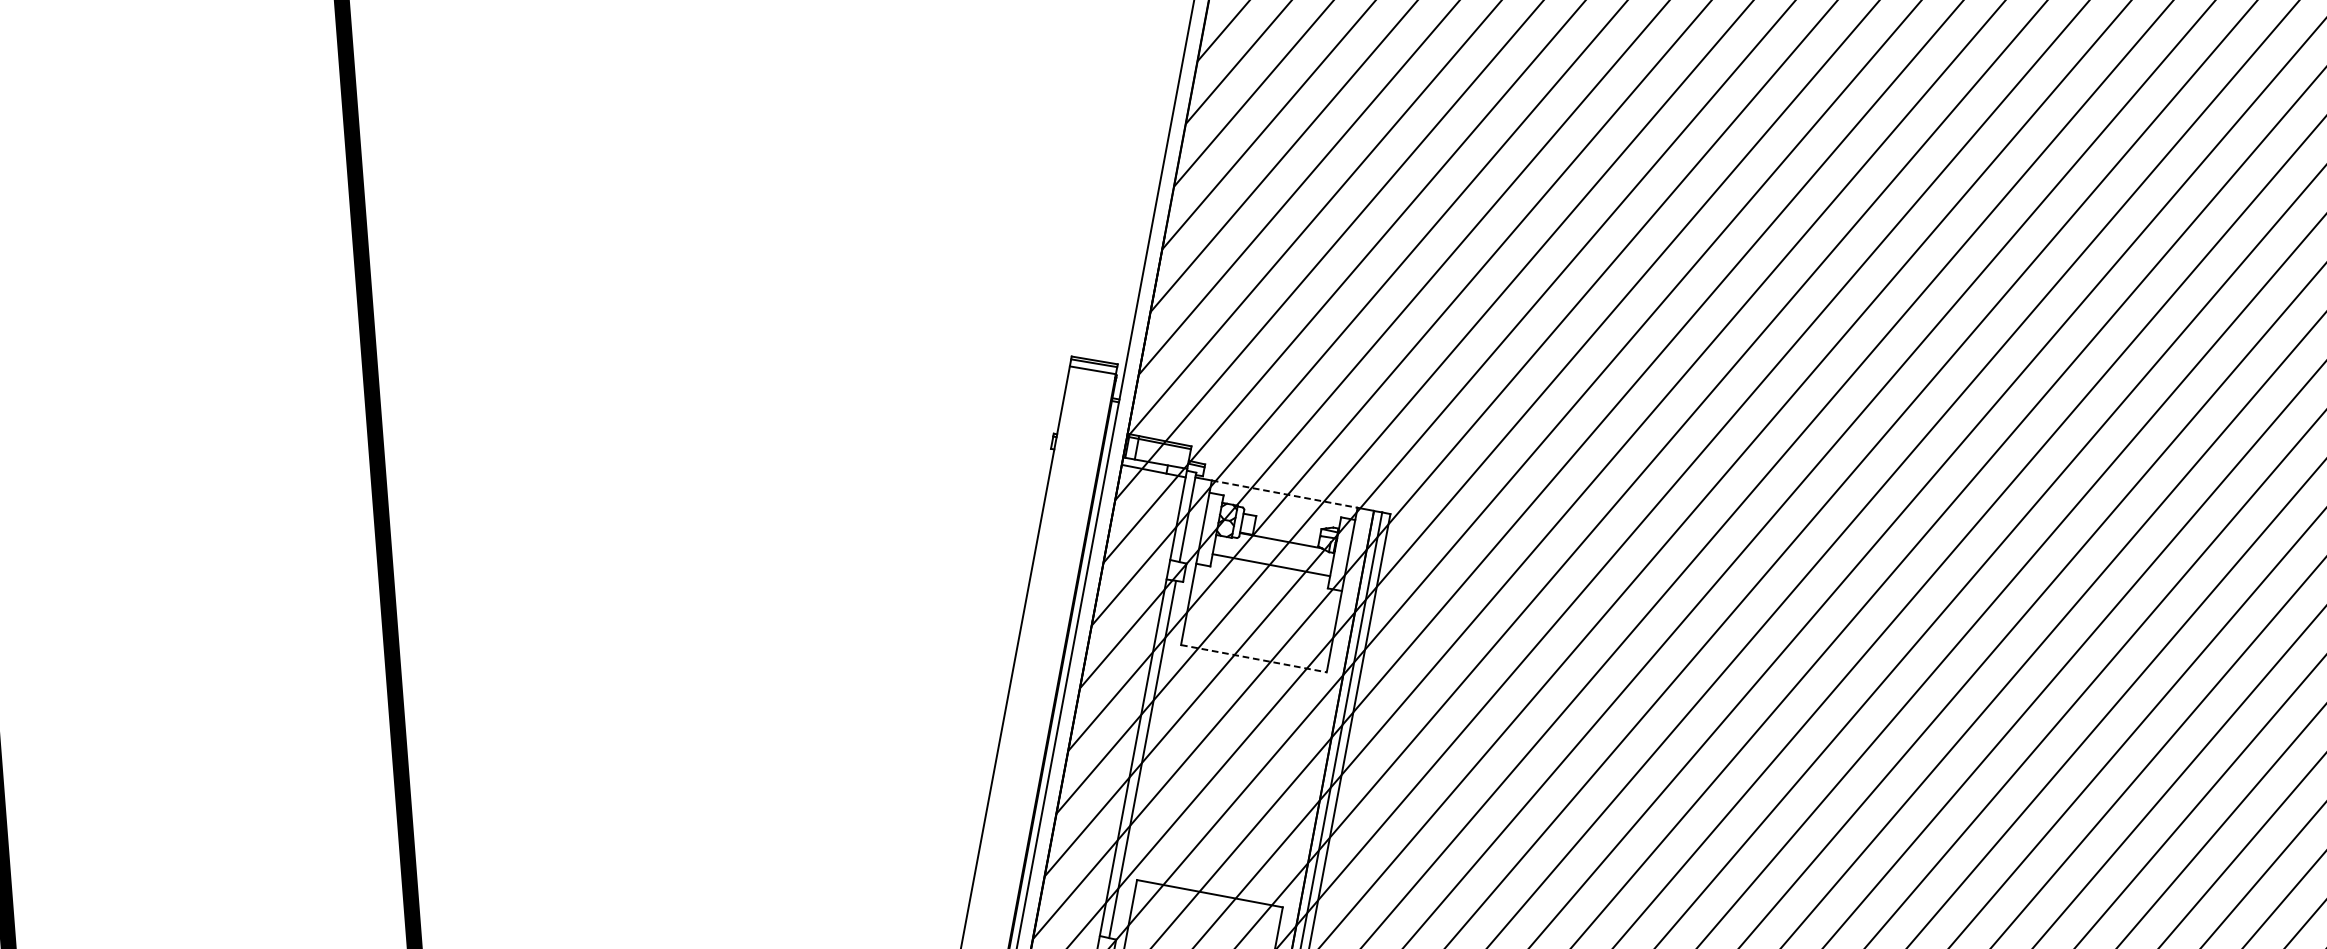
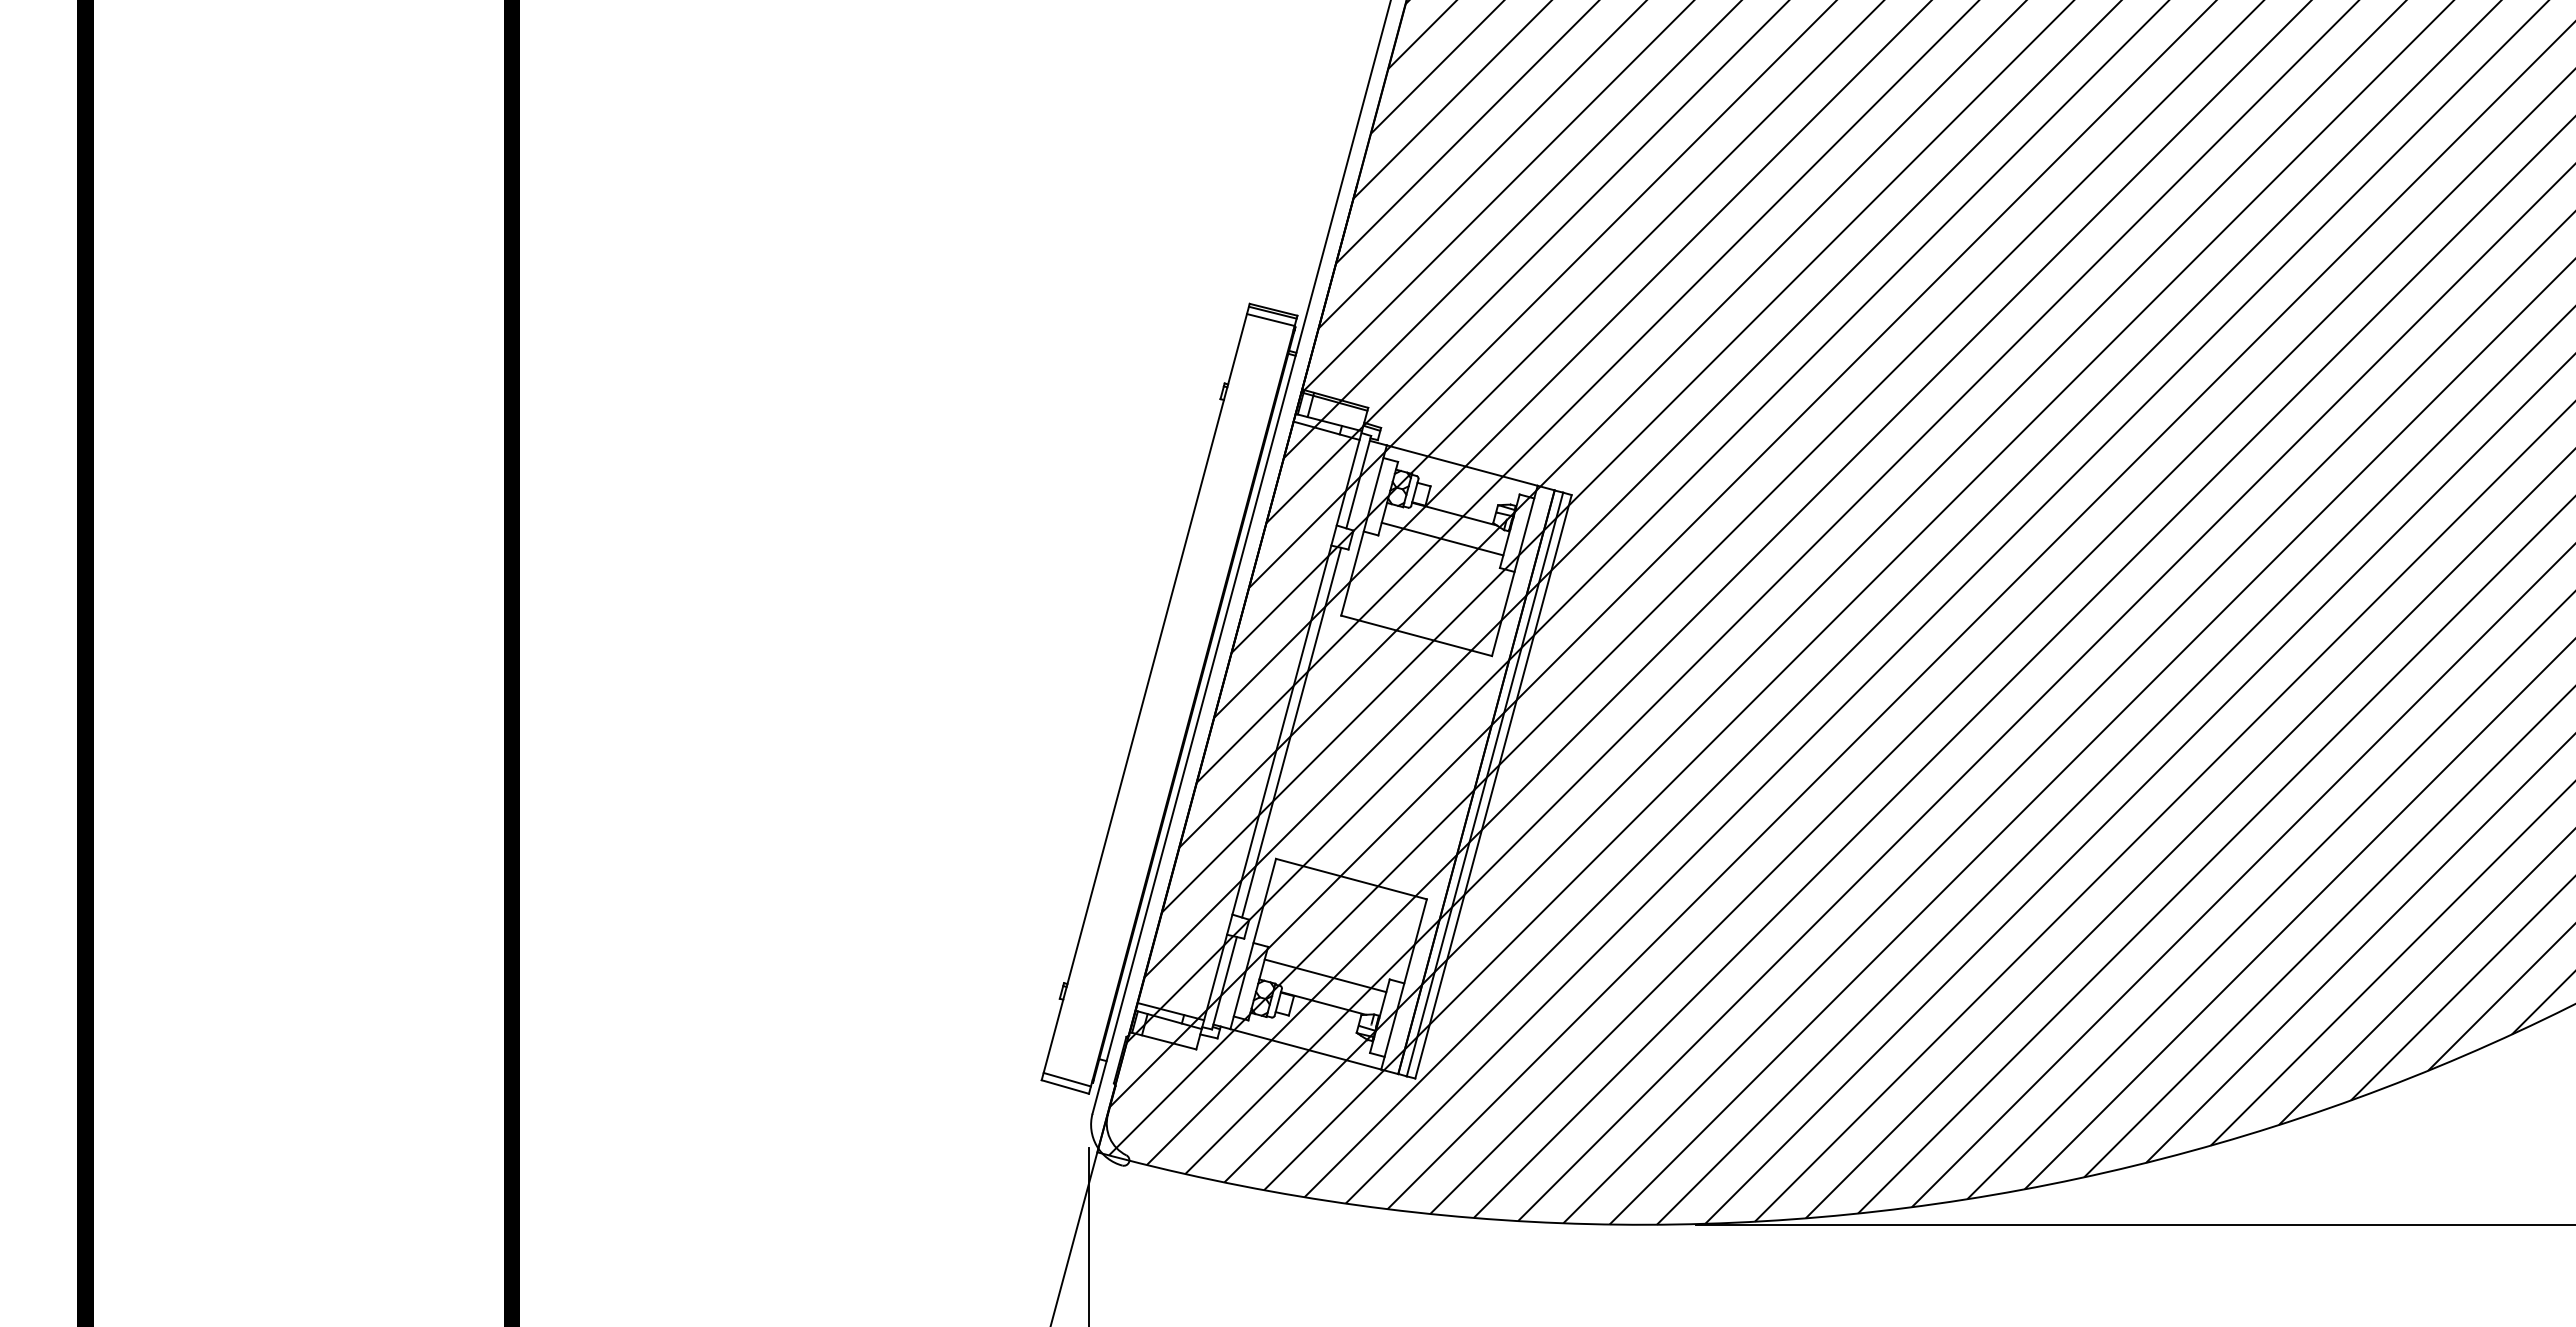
line: (1284, 494) -> (1462, 465), dashed -> solid
line: (1254, 658) -> (1417, 635), dashed -> solid

